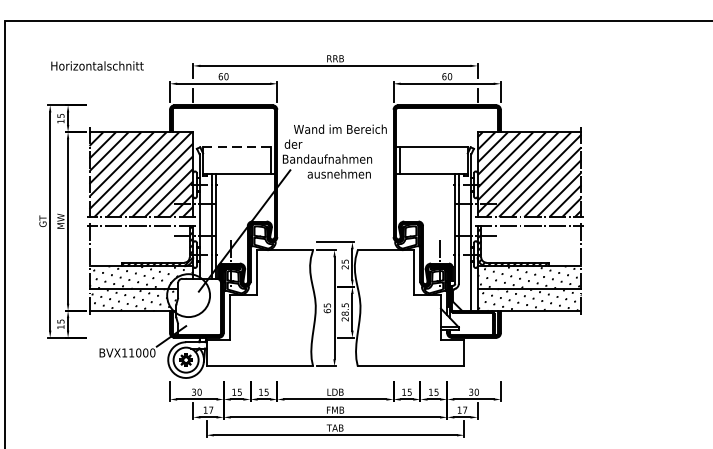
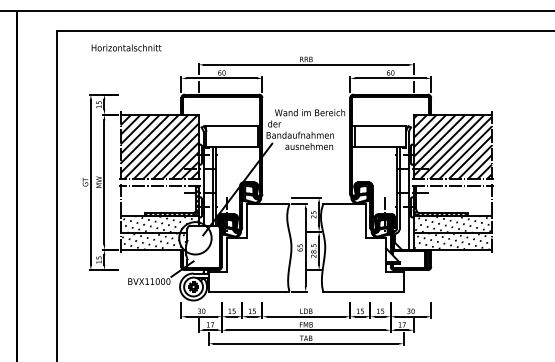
text: (97, 65) -> (126, 47), moved
line: (239, 147) -> (233, 126), dashed -> solid

